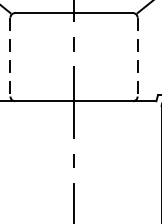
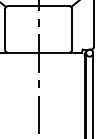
line: (11, 57) -> (5, 29), dashed -> solid
line: (138, 57) -> (72, 29), dashed -> solid

